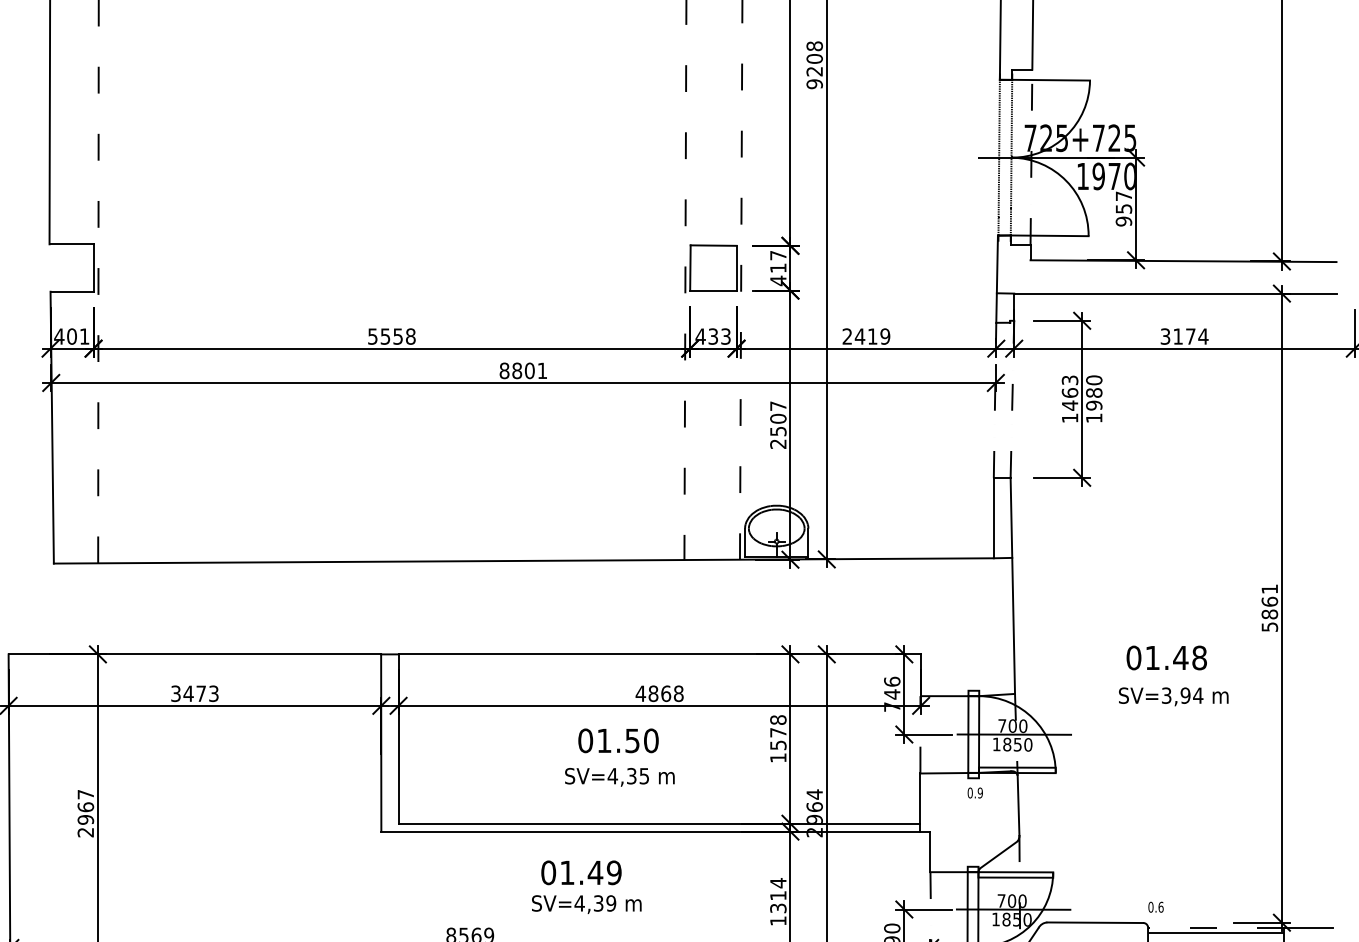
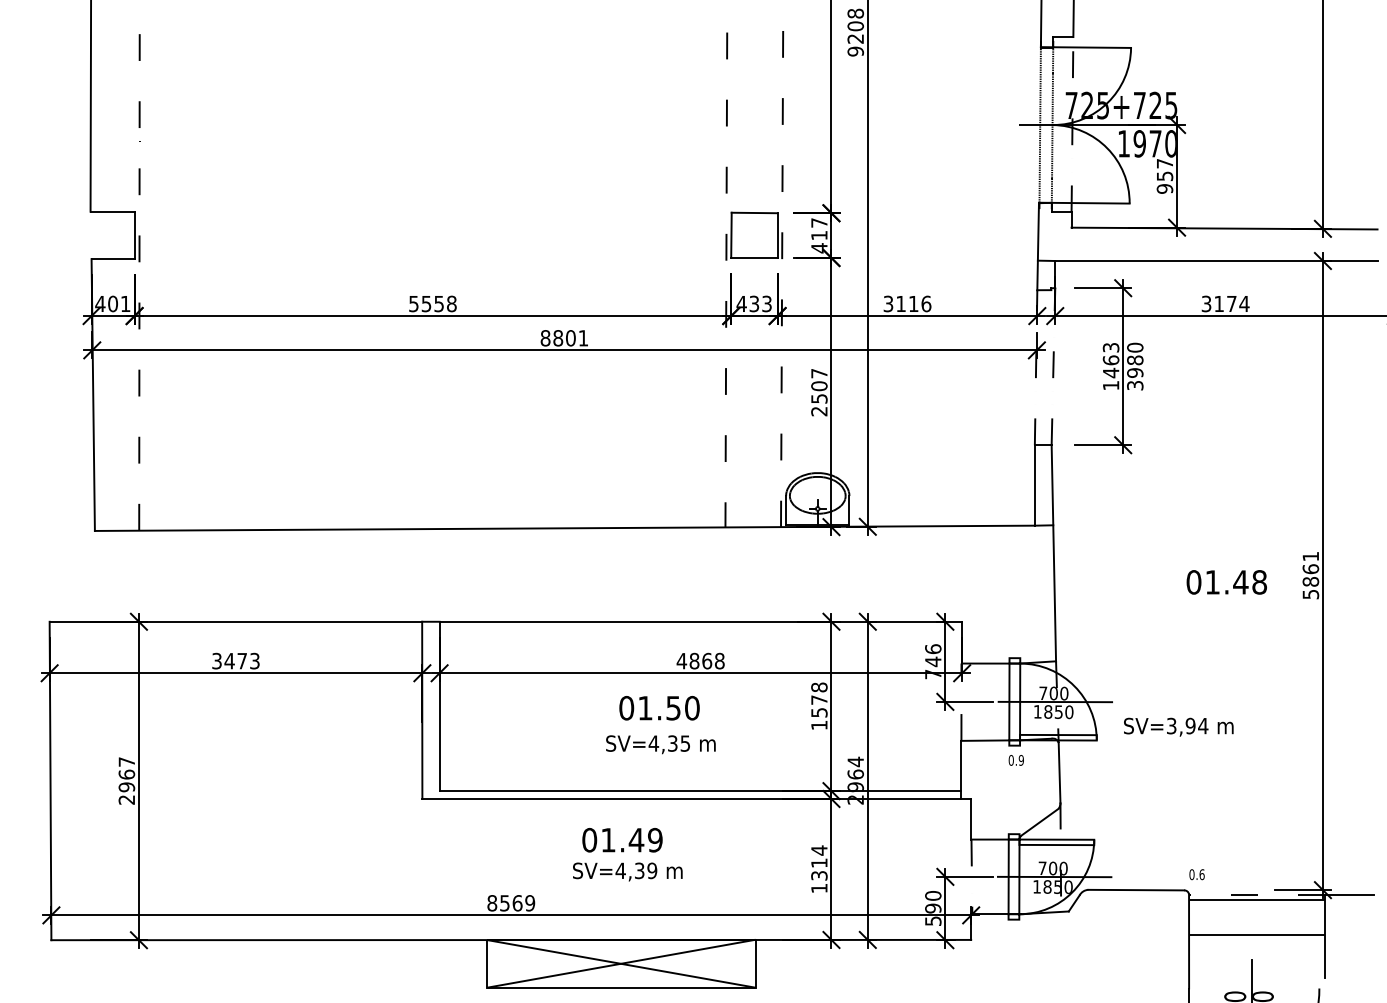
text: (866, 336) -> (907, 303), 2419 -> 3116
text: (1094, 418) -> (1135, 385), 1980 -> 3980
text: (1166, 658) -> (1226, 582), moved
text: (1173, 696) -> (1178, 726), moved

